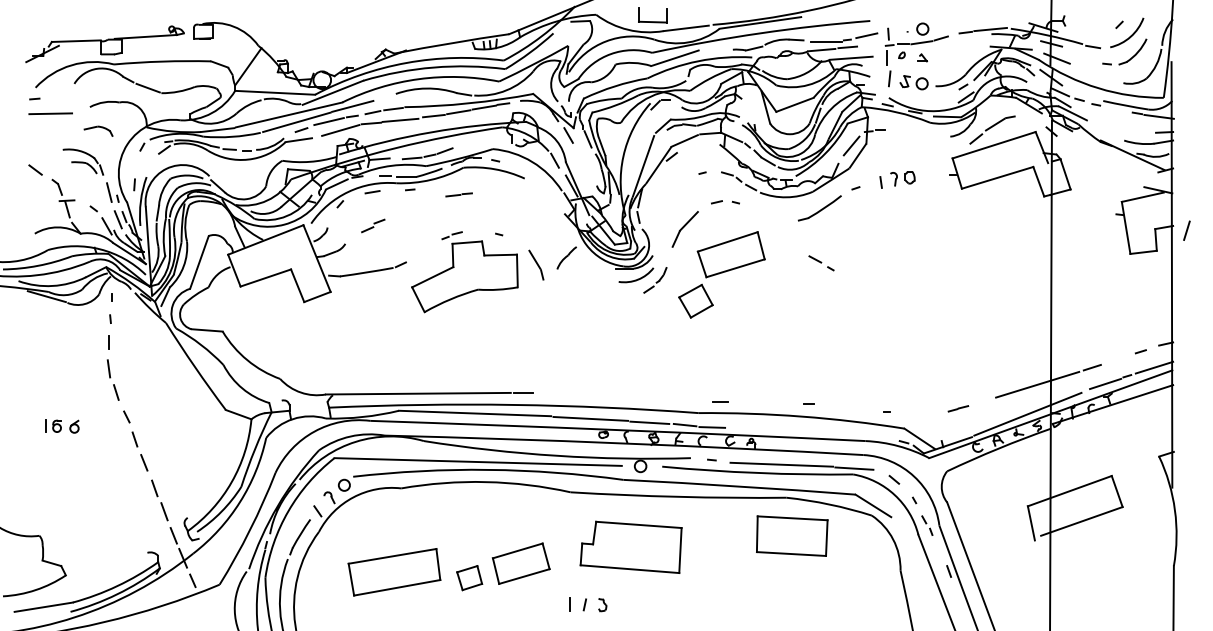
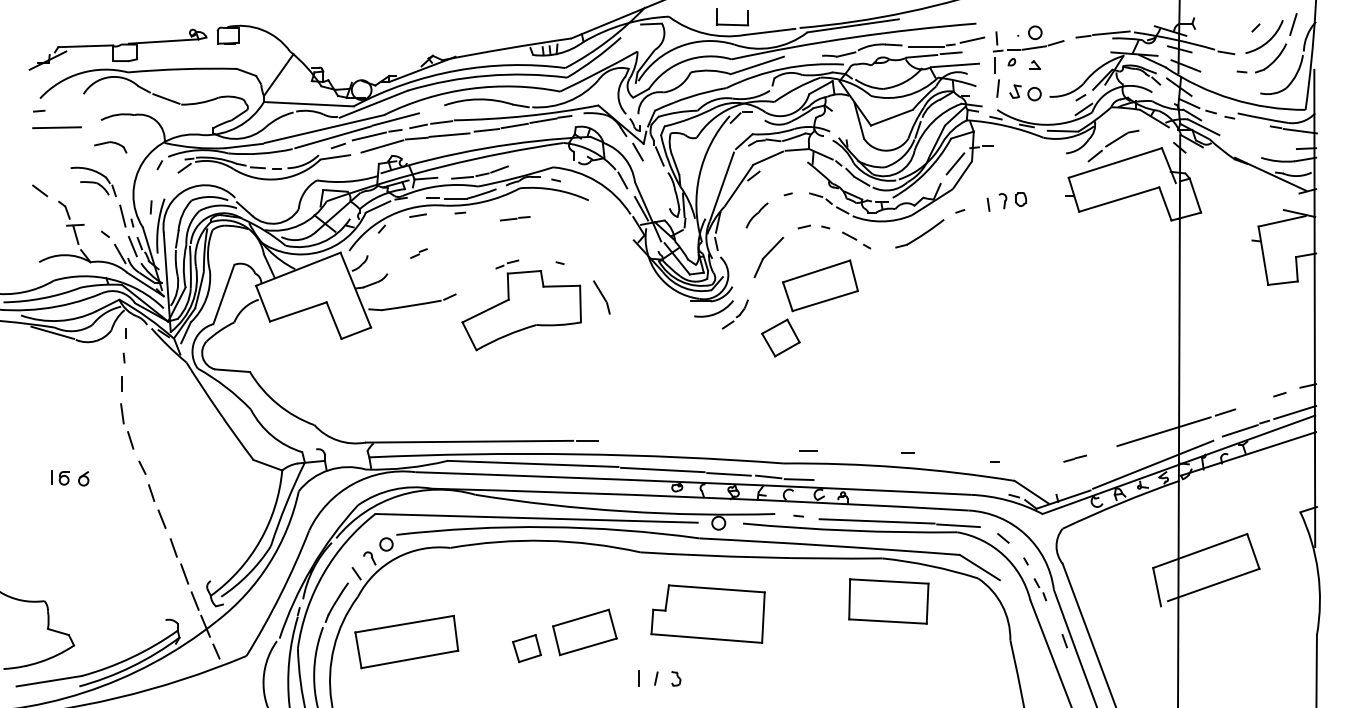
part: (373, 225) -> (419, 253), size x0.62
line: (1186, 230) -> (1292, 24), moved
part: (566, 257) -> (756, 214), moved
part: (821, 263) -> (856, 240), moved
part: (394, 572) -> (406, 642), moved

